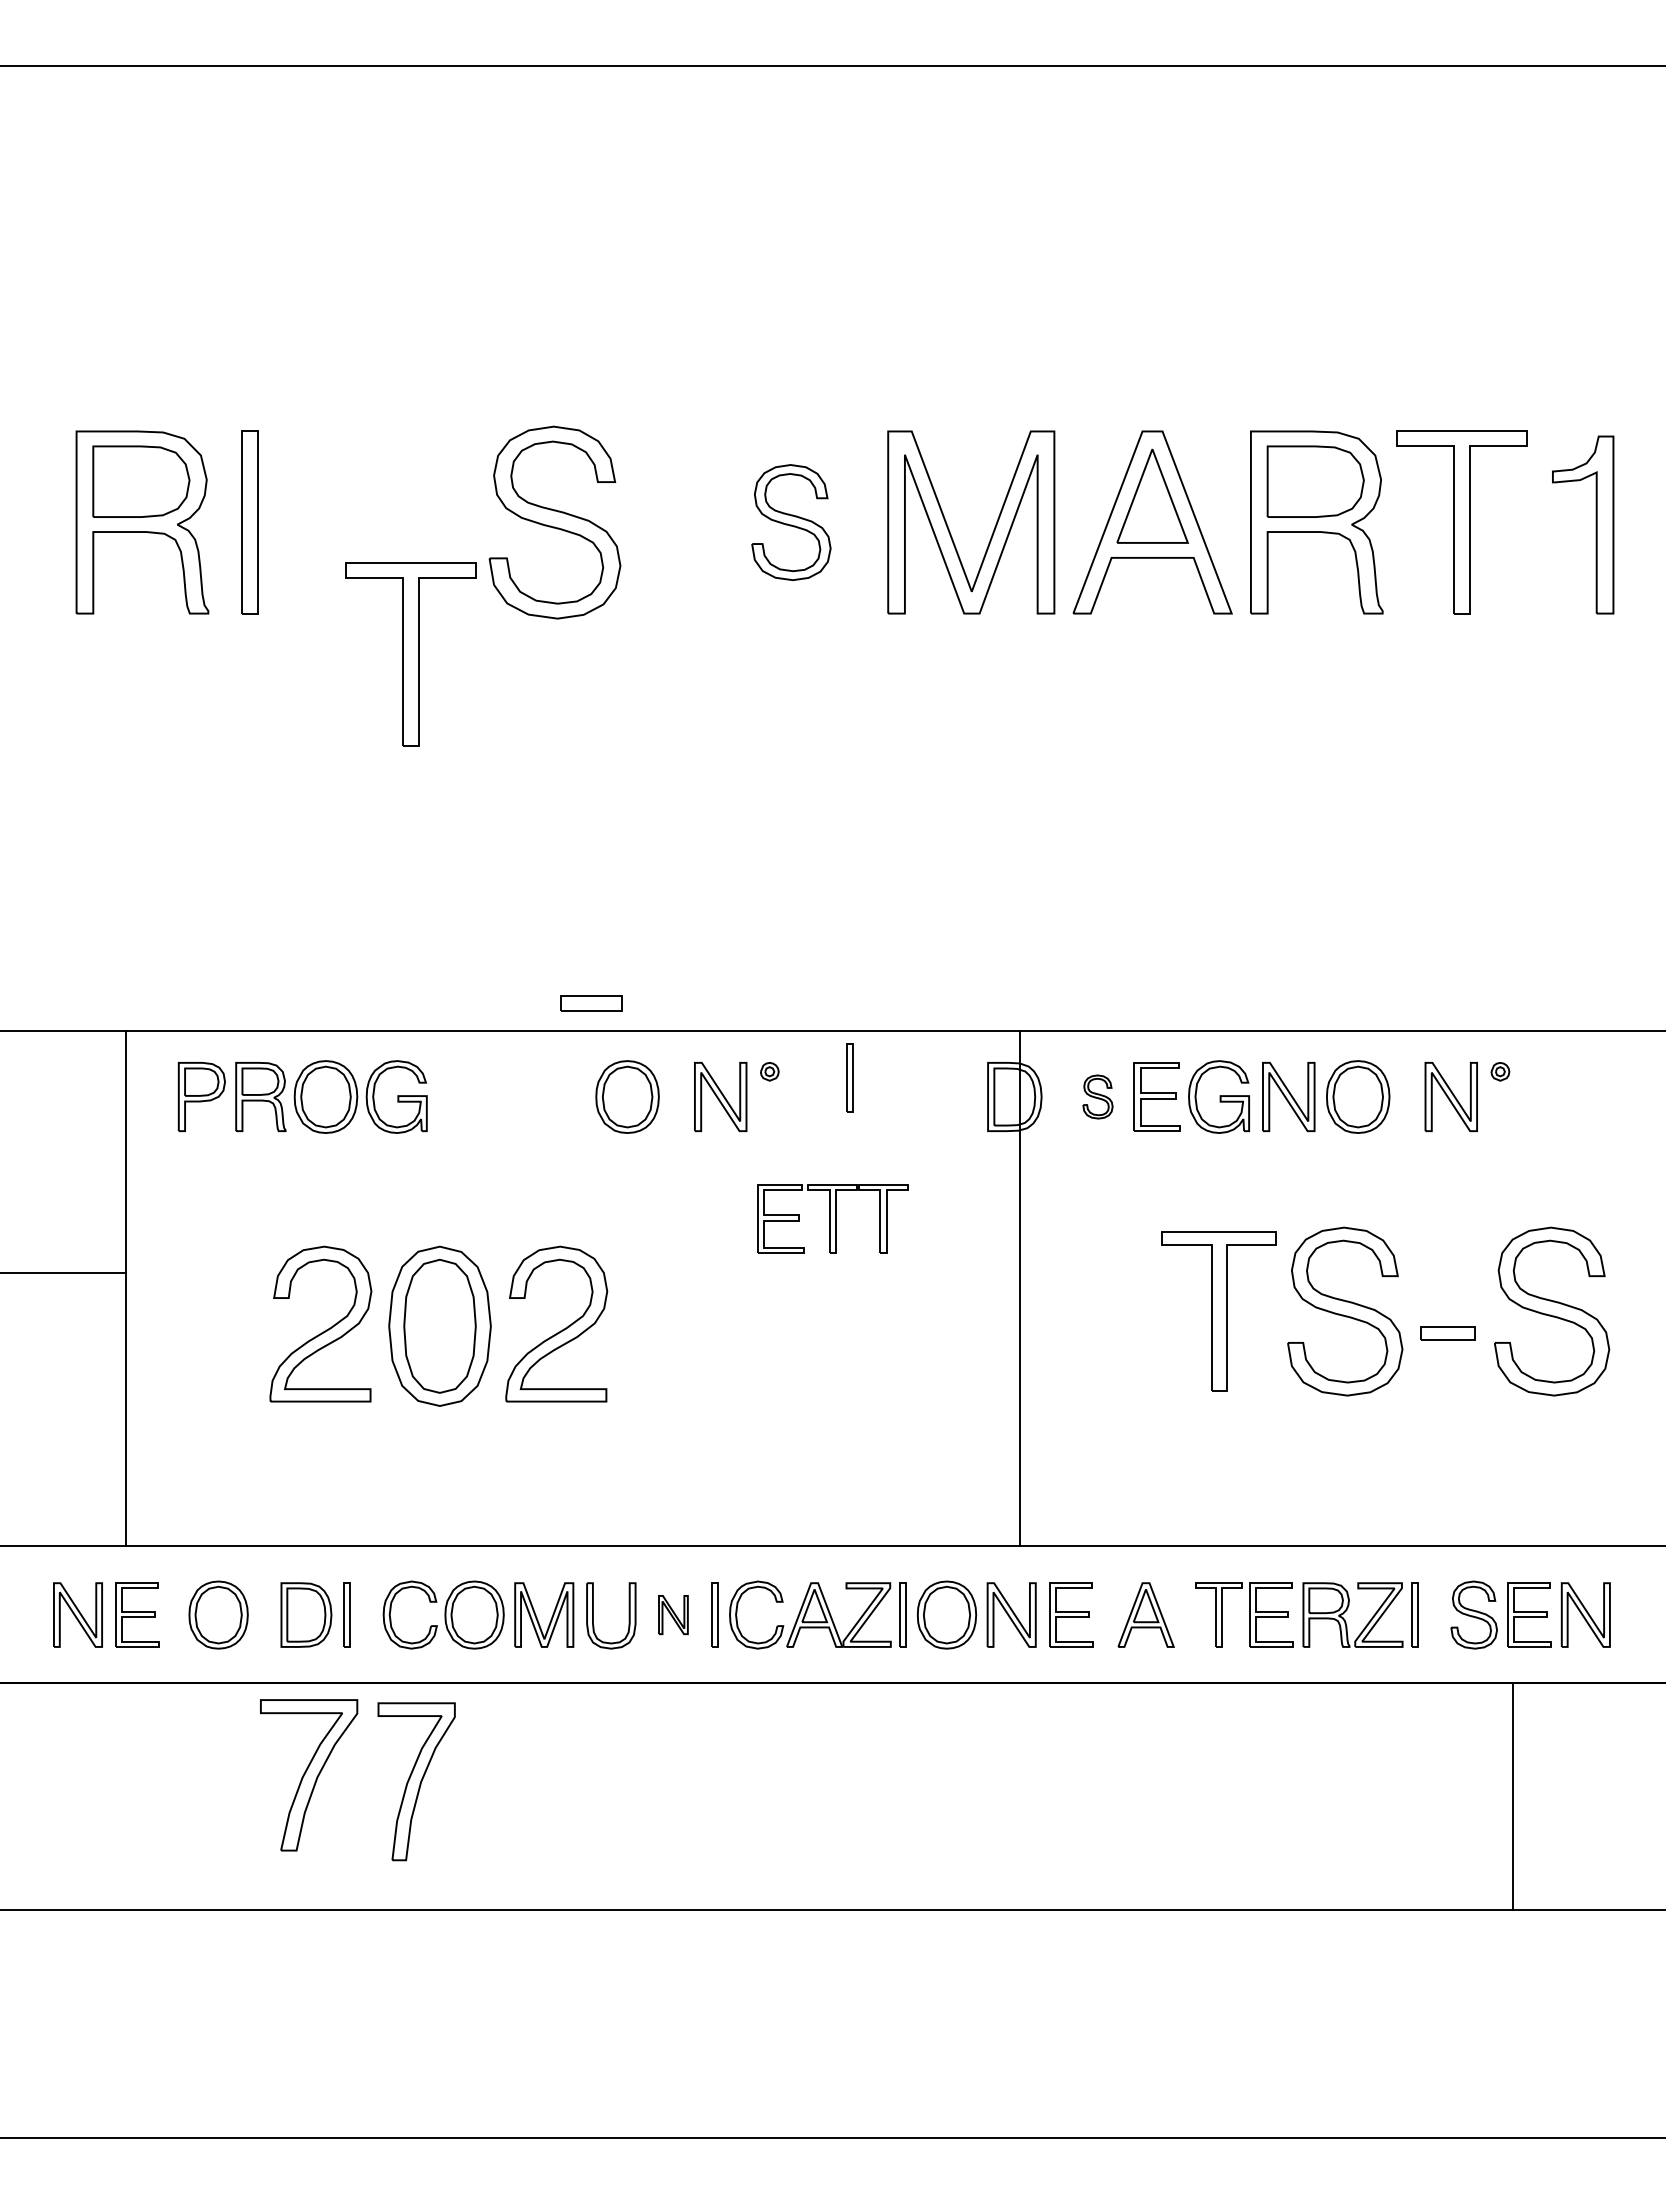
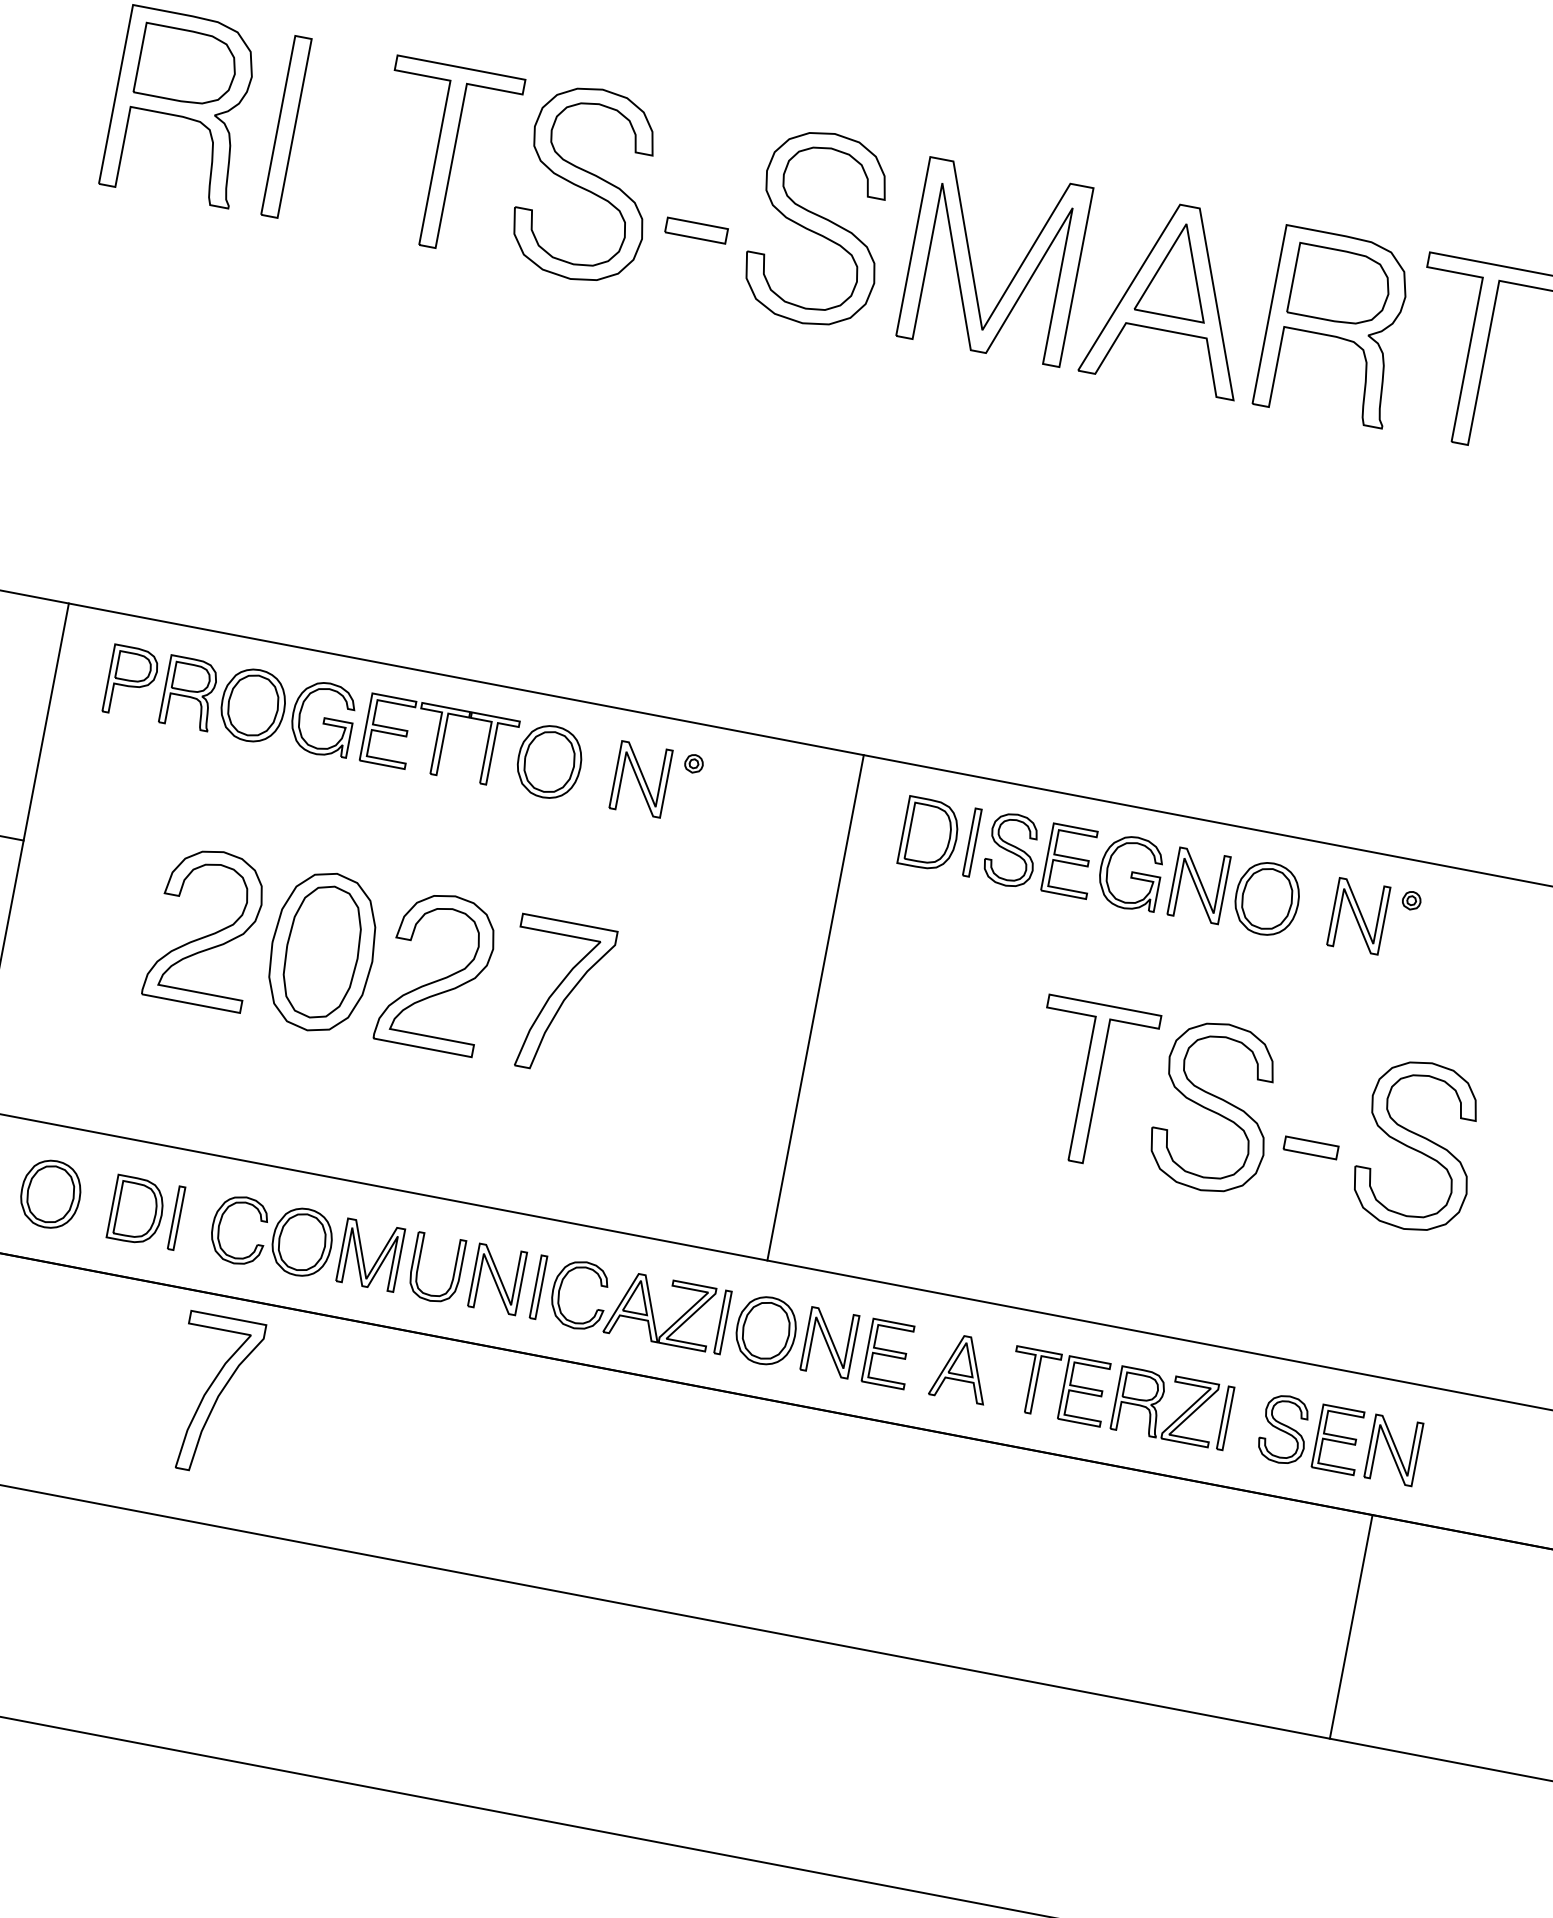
part: (791, 522) -> (818, 228), size x1.67
part: (410, 654) -> (444, 156), moved
part: (591, 1003) -> (696, 230), moved
part: (849, 1077) -> (971, 842), moved
part: (1097, 1096) -> (1011, 849), size x1.67
part: (832, 1218) -> (439, 740), moved
line: (1019, 1288) -> (815, 1007), moved
part: (673, 1614) -> (497, 1278), size x1.67
part: (309, 1775) -> (556, 996), moved
line: (1513, 1796) -> (1351, 1627), moved

